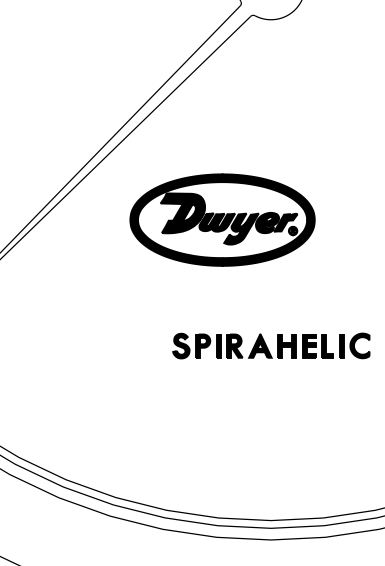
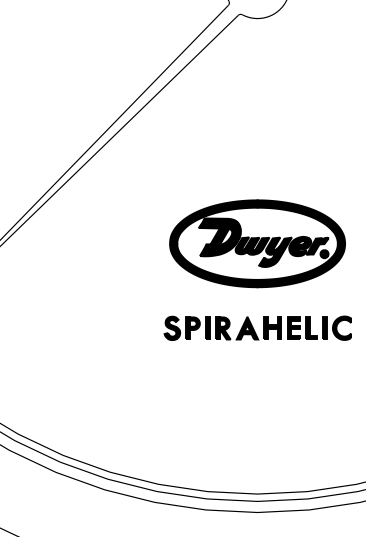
part: (222, 219) -> (257, 243), moved

